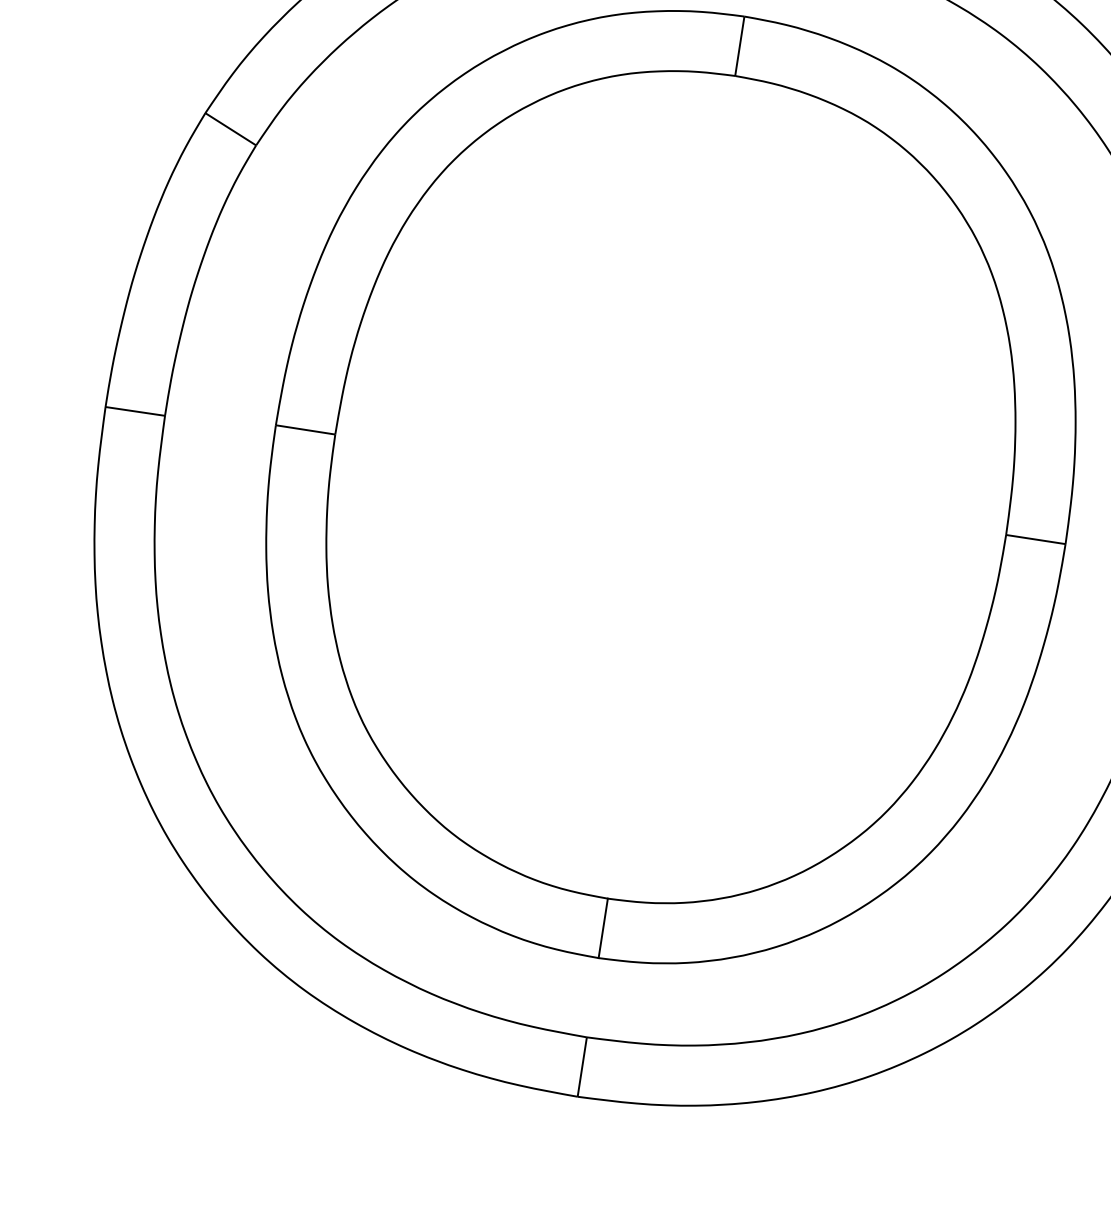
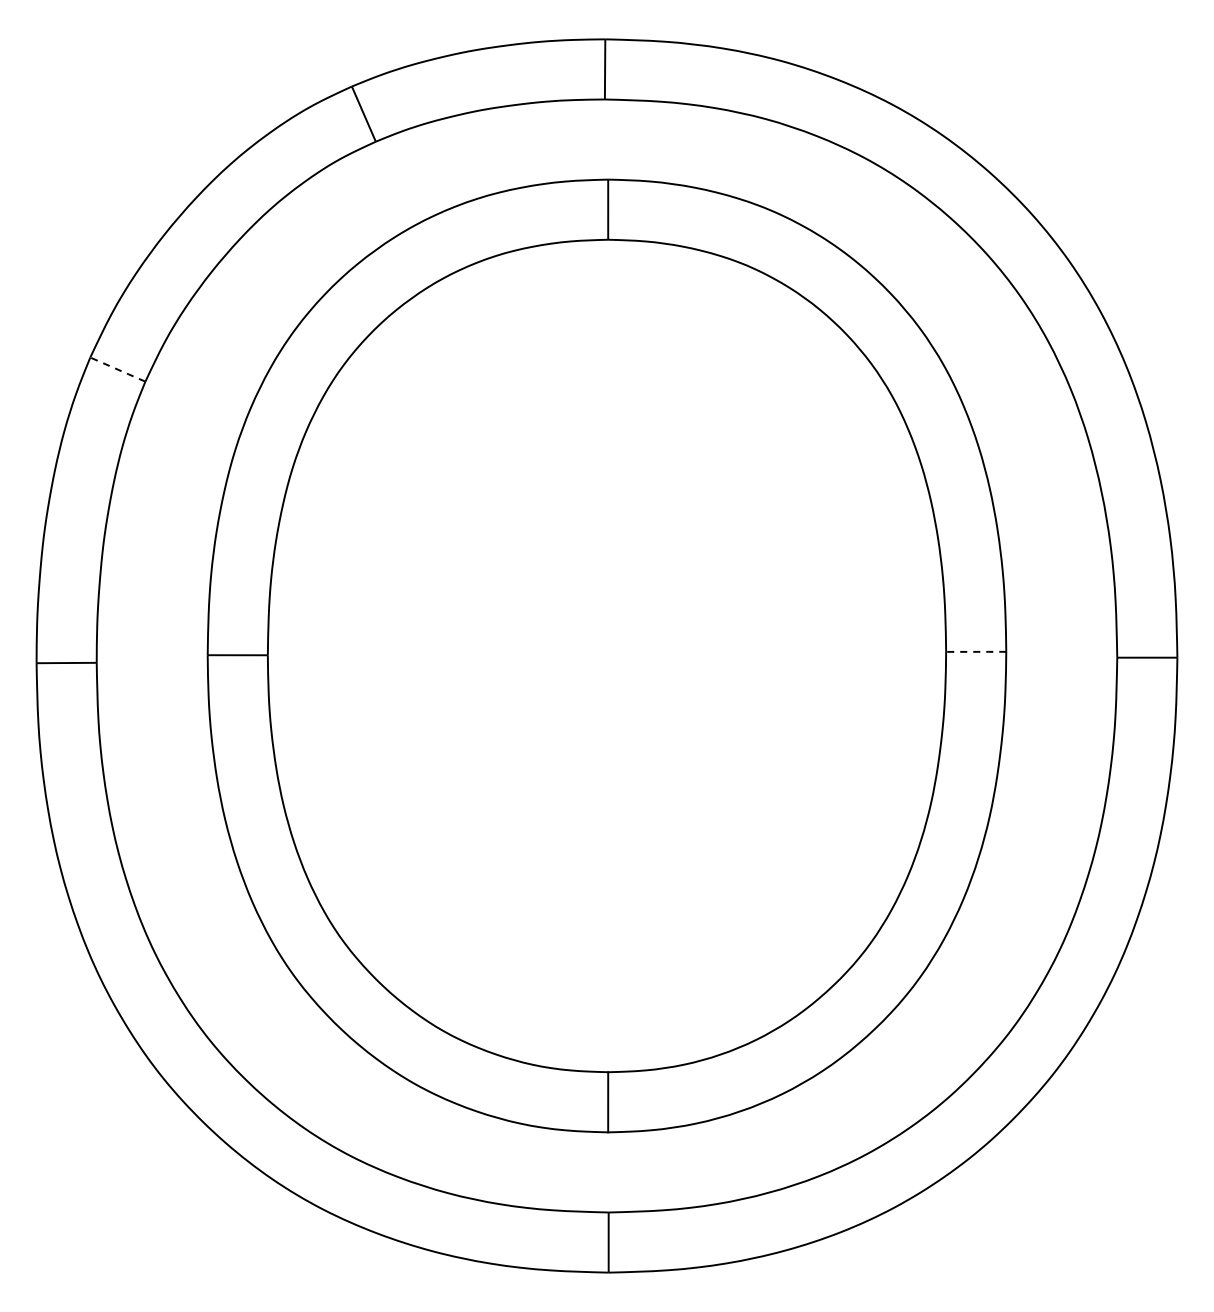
line: (230, 129) -> (117, 369), solid -> dashed
line: (1035, 539) -> (975, 651), solid -> dashed

